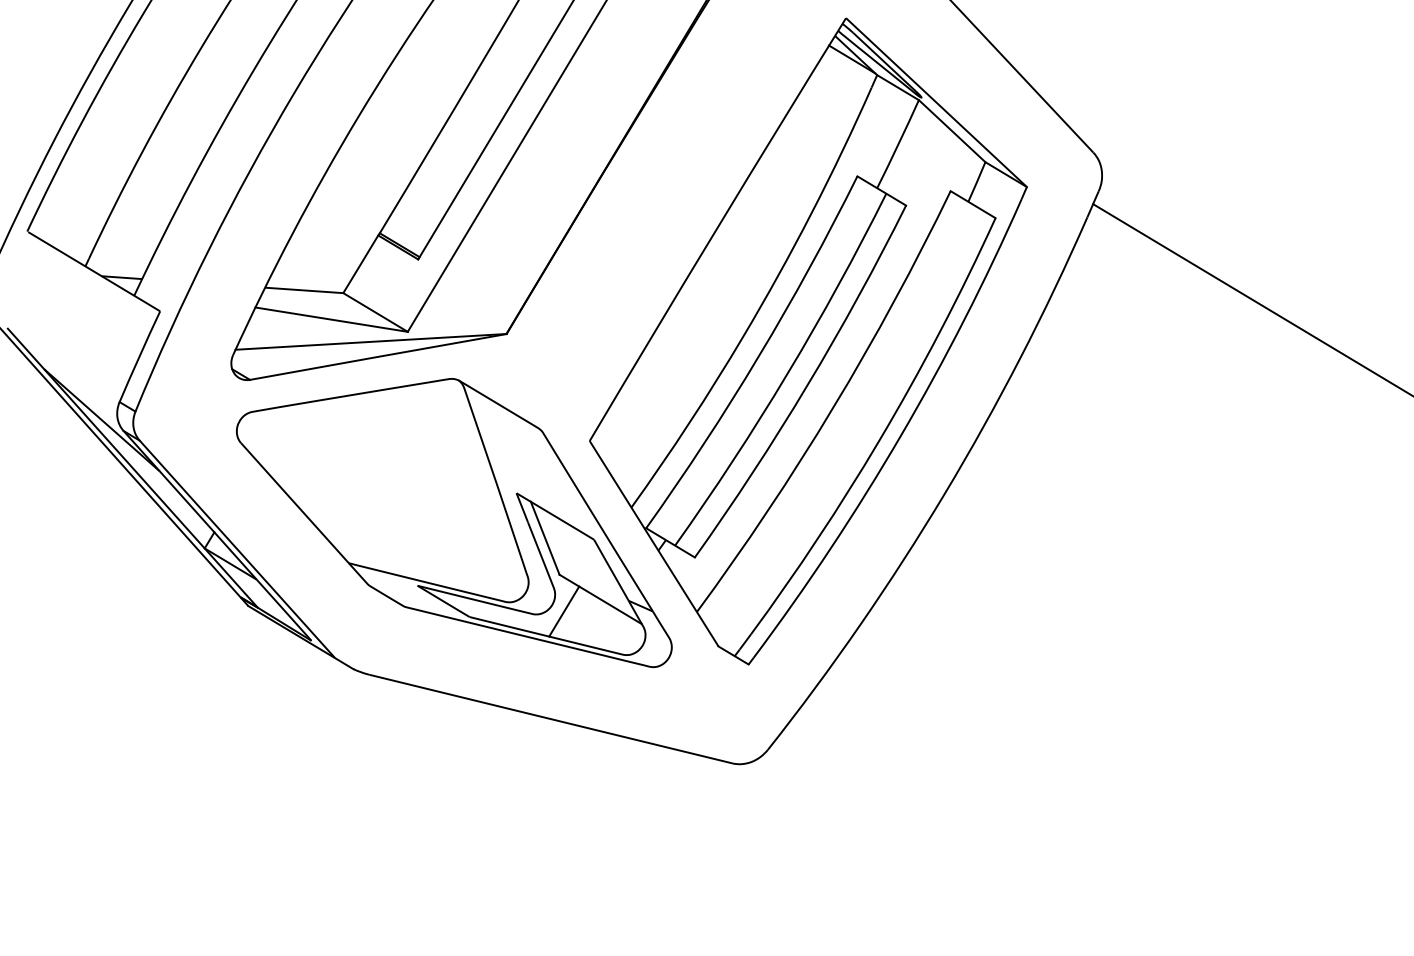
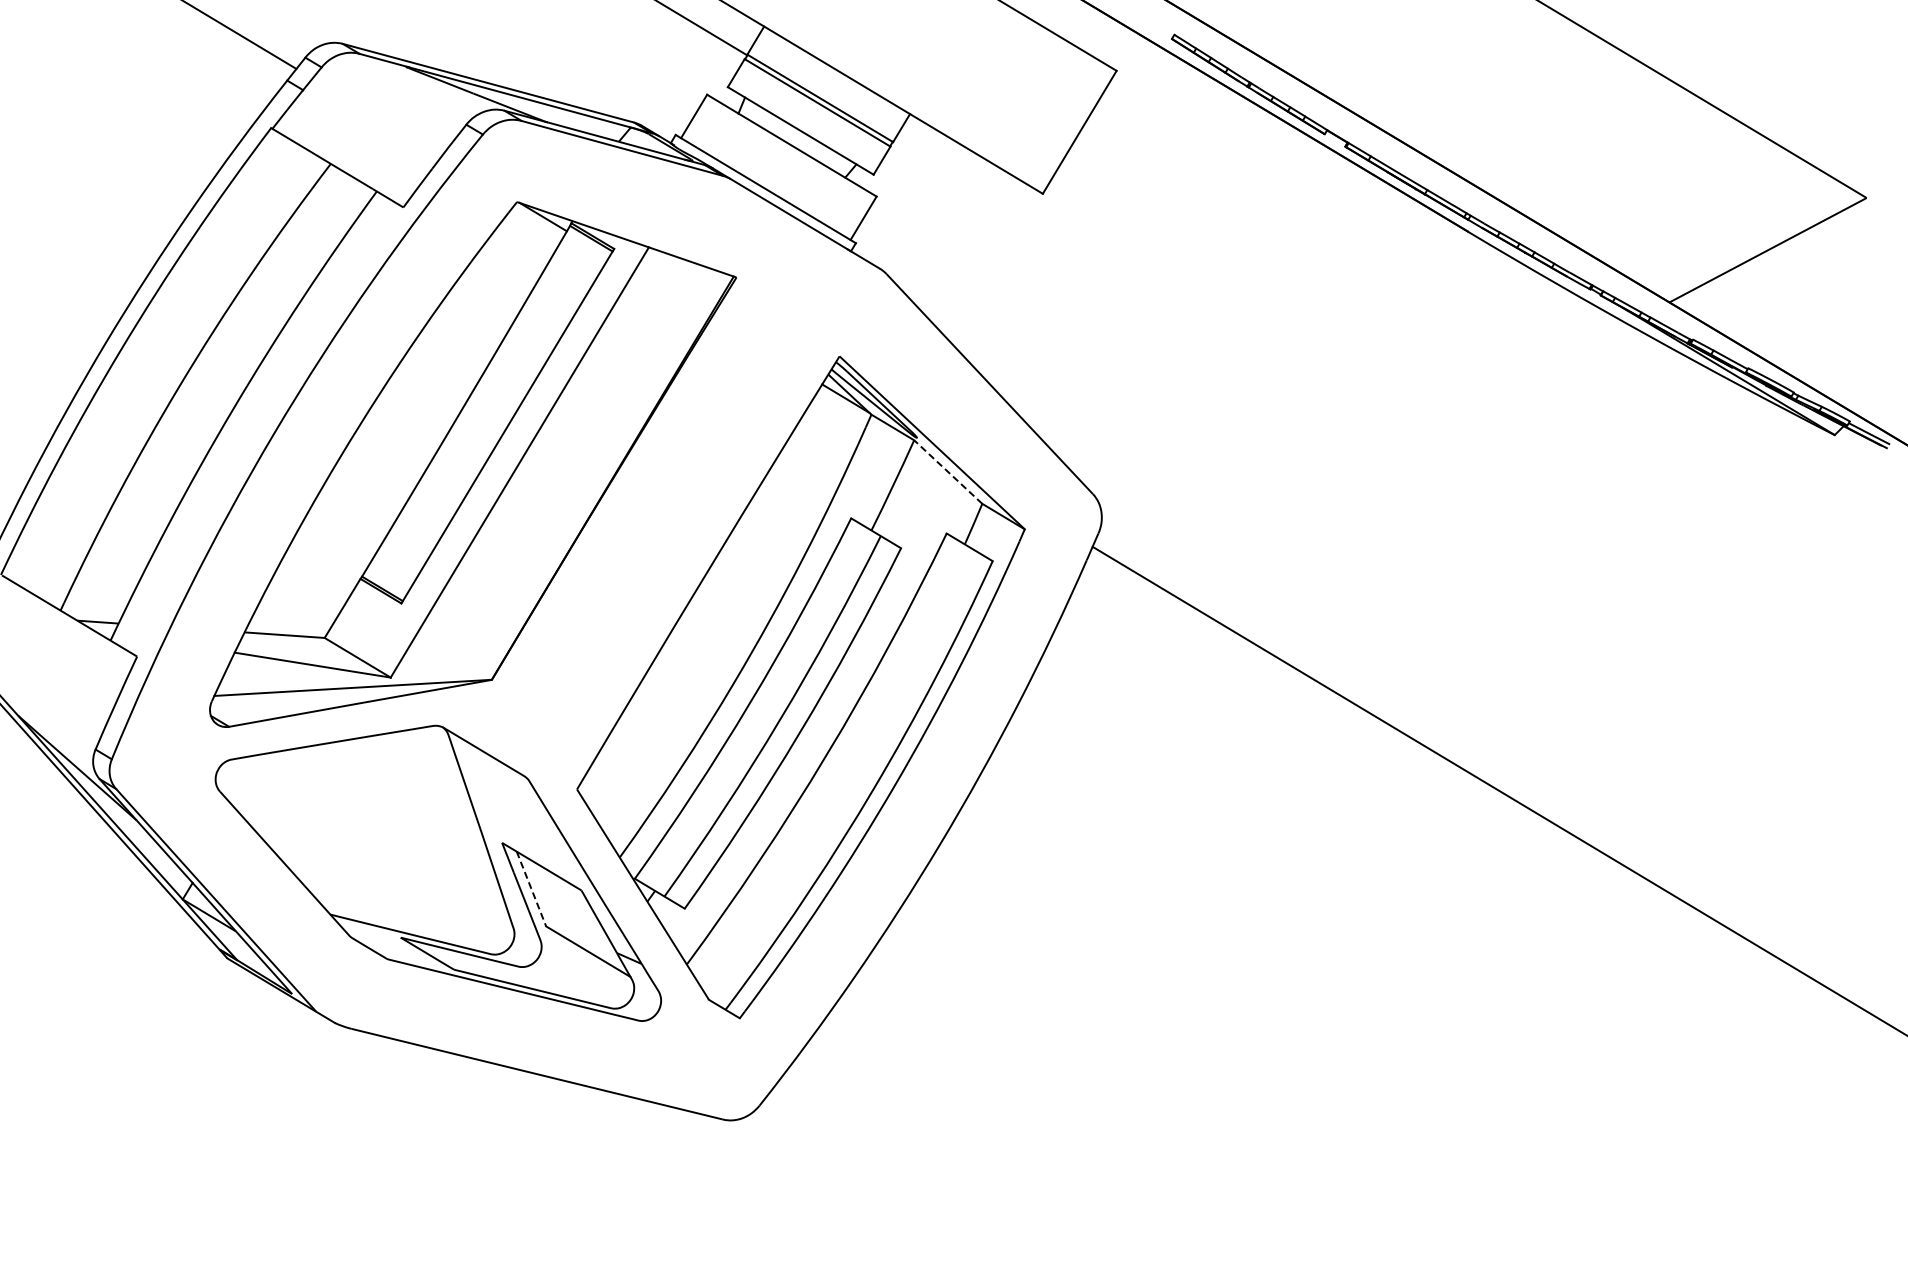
line: (952, 131) -> (948, 472), solid -> dashed
line: (545, 538) -> (531, 889), solid -> dashed
line: (563, 610) -> (550, 963), removed

